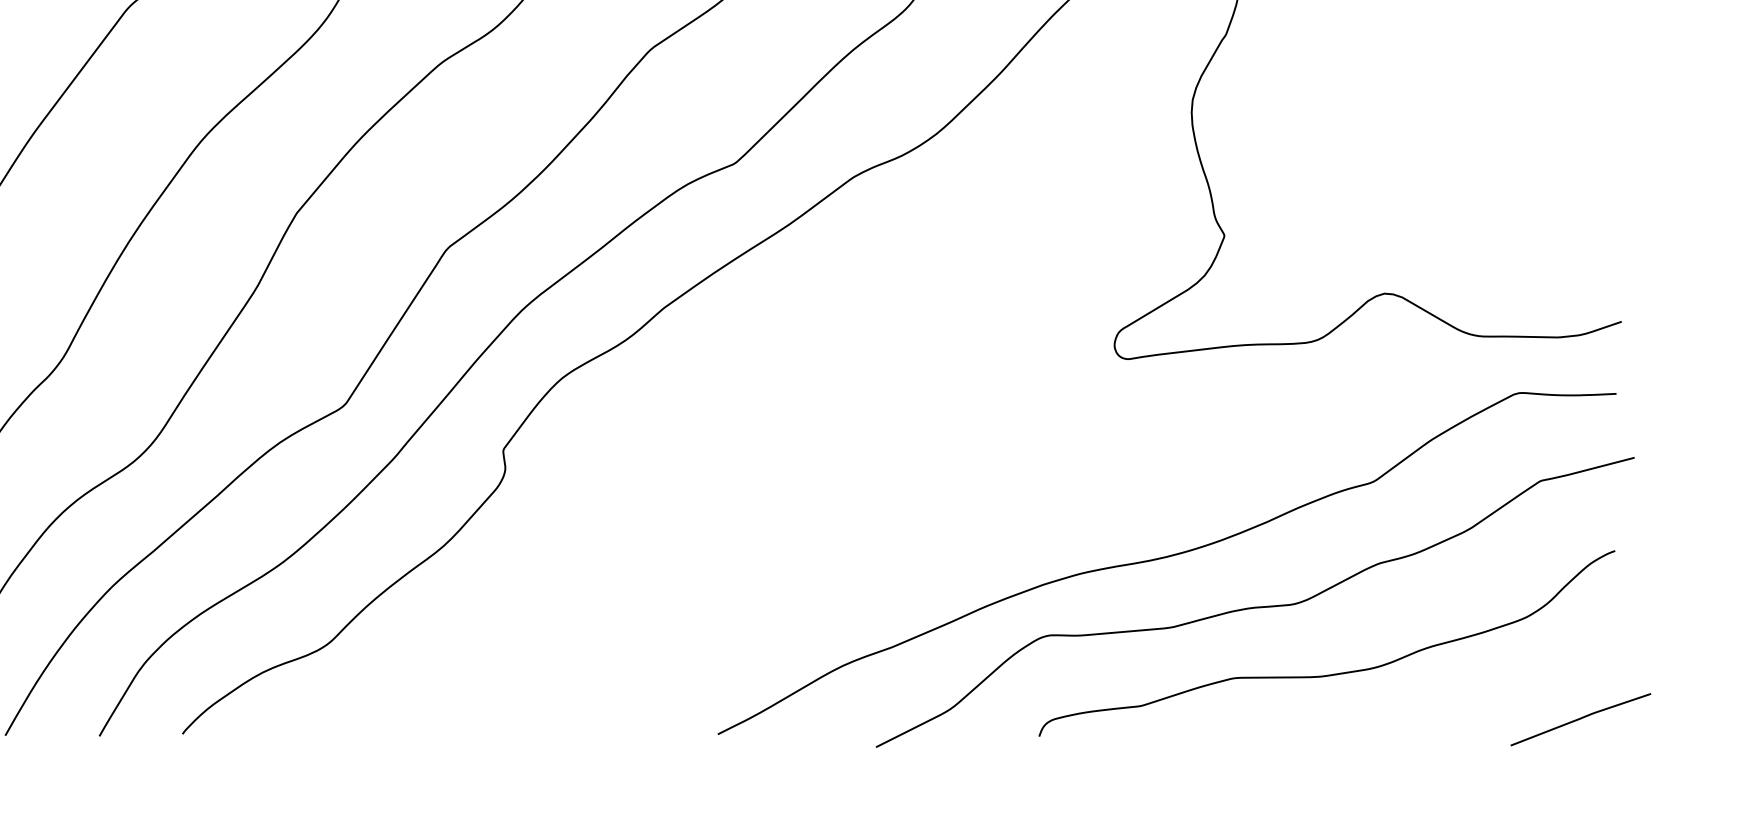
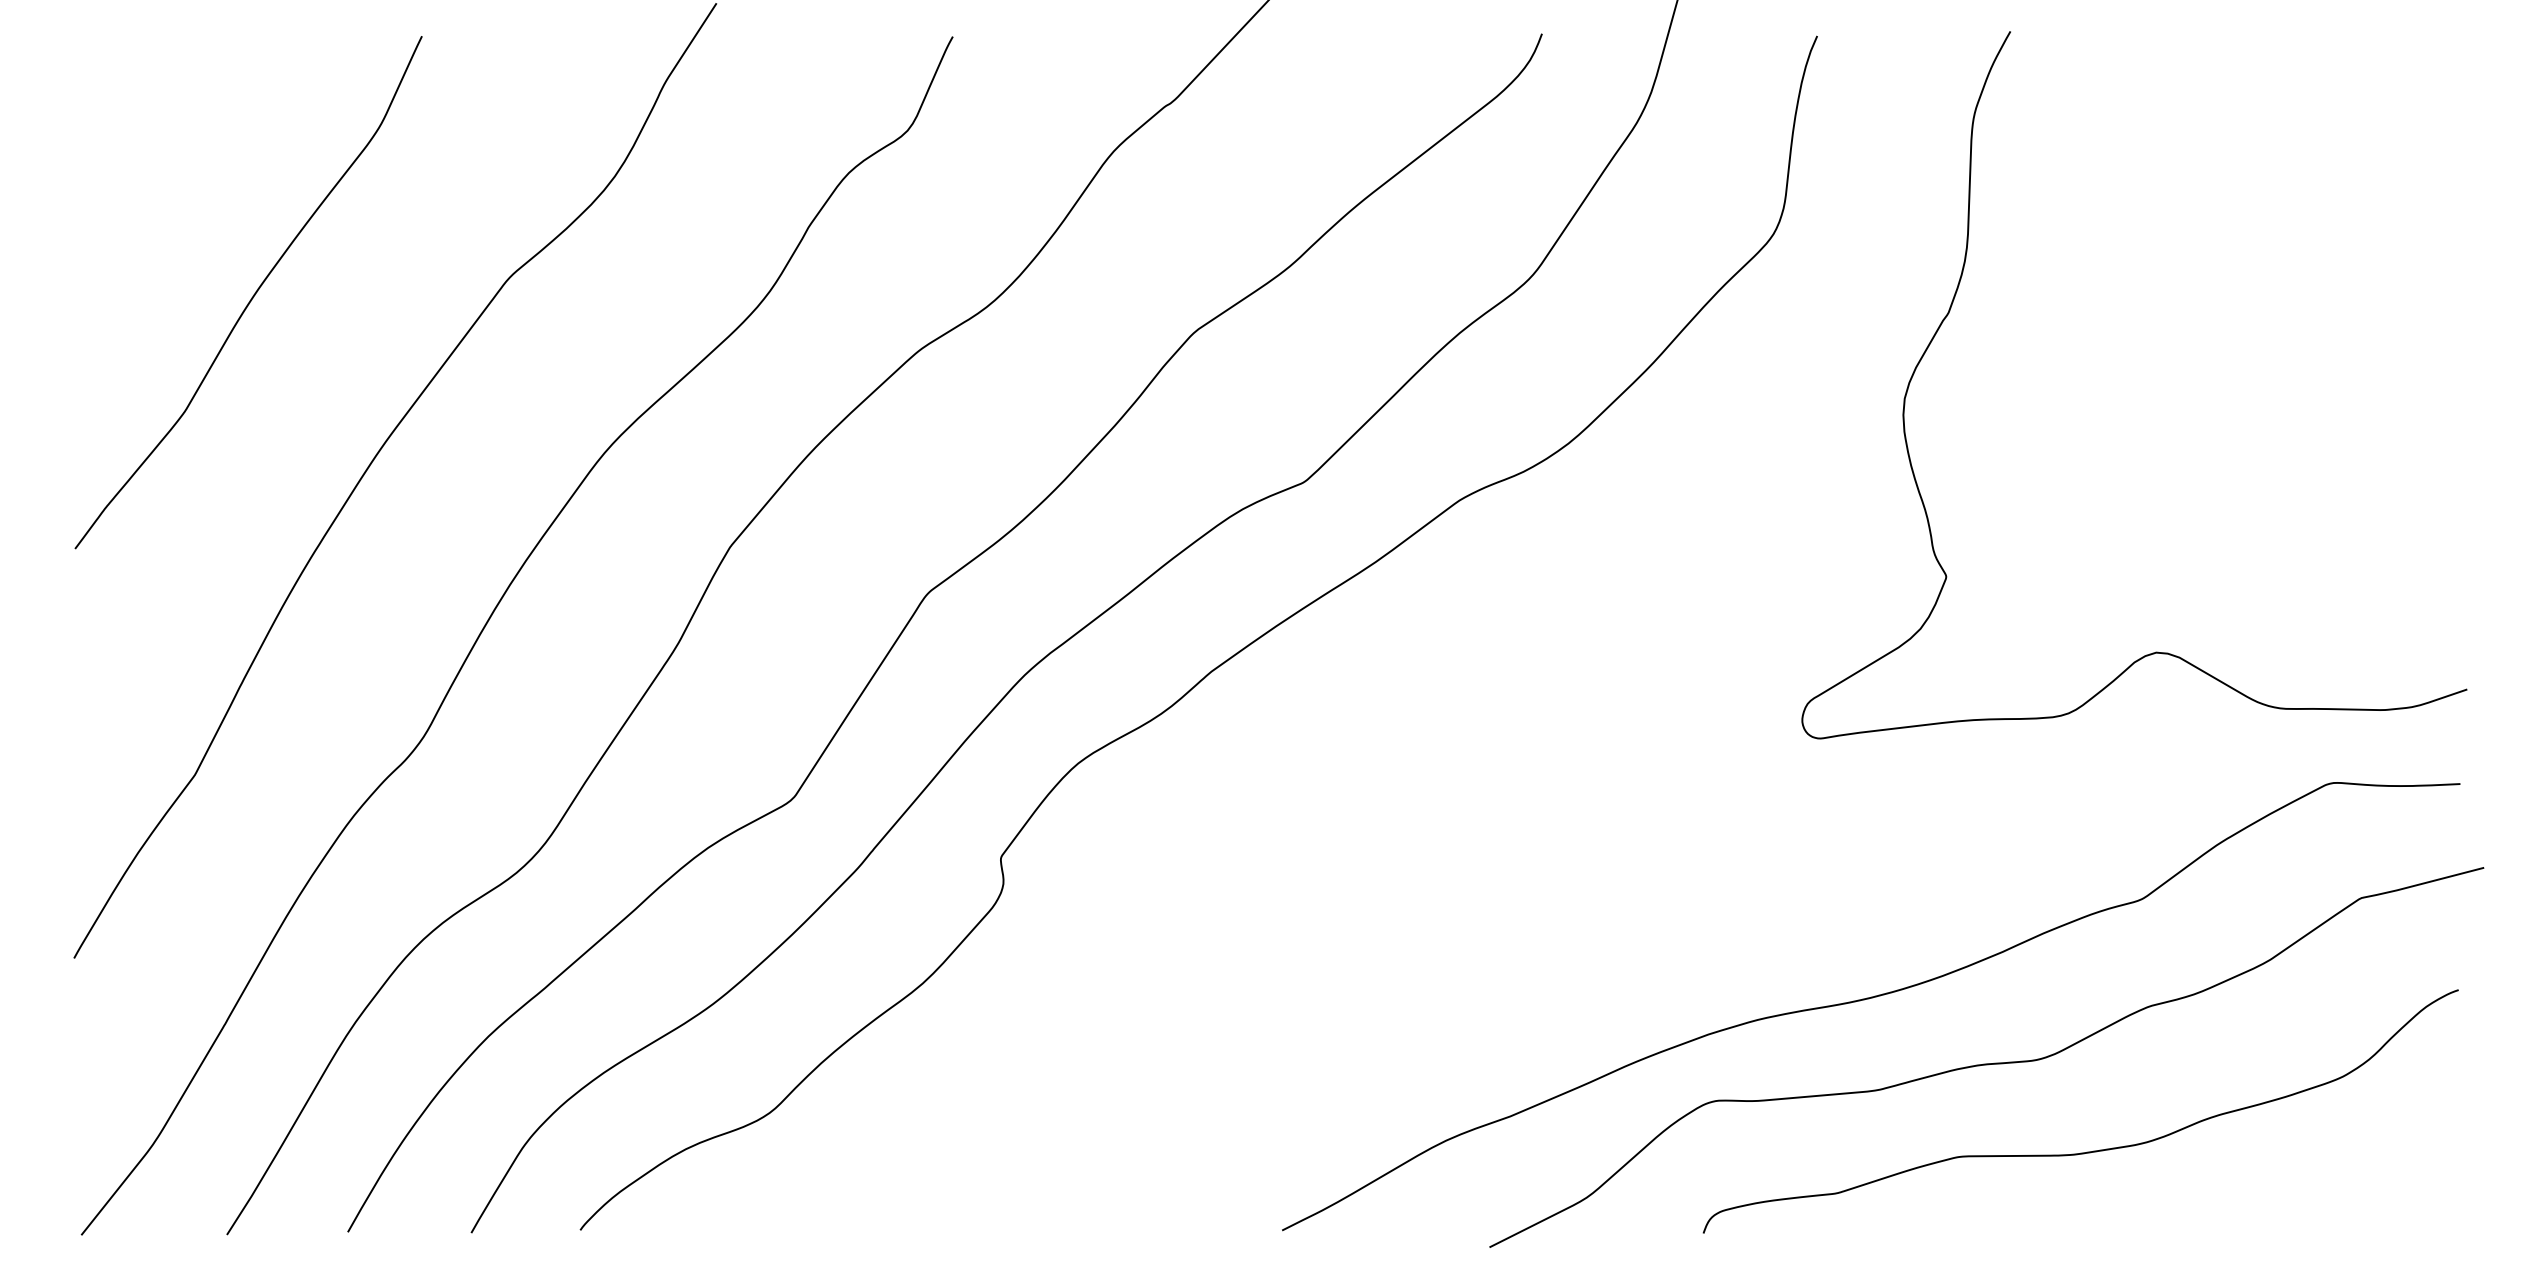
curve: (1580, 719) -> (2413, 1210), removed

